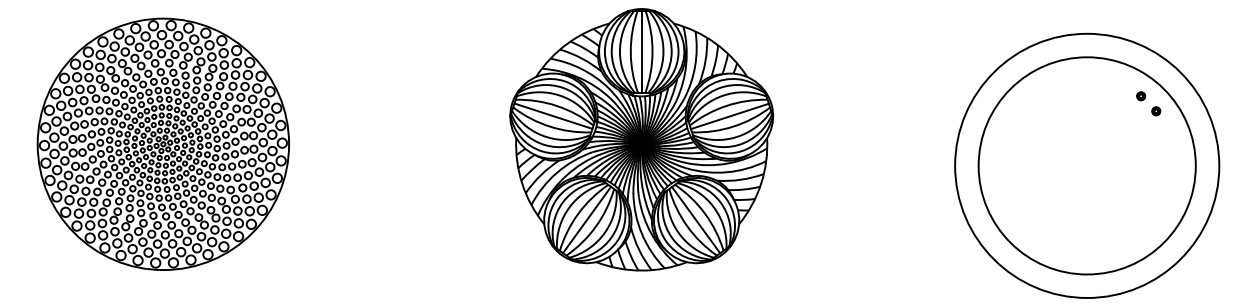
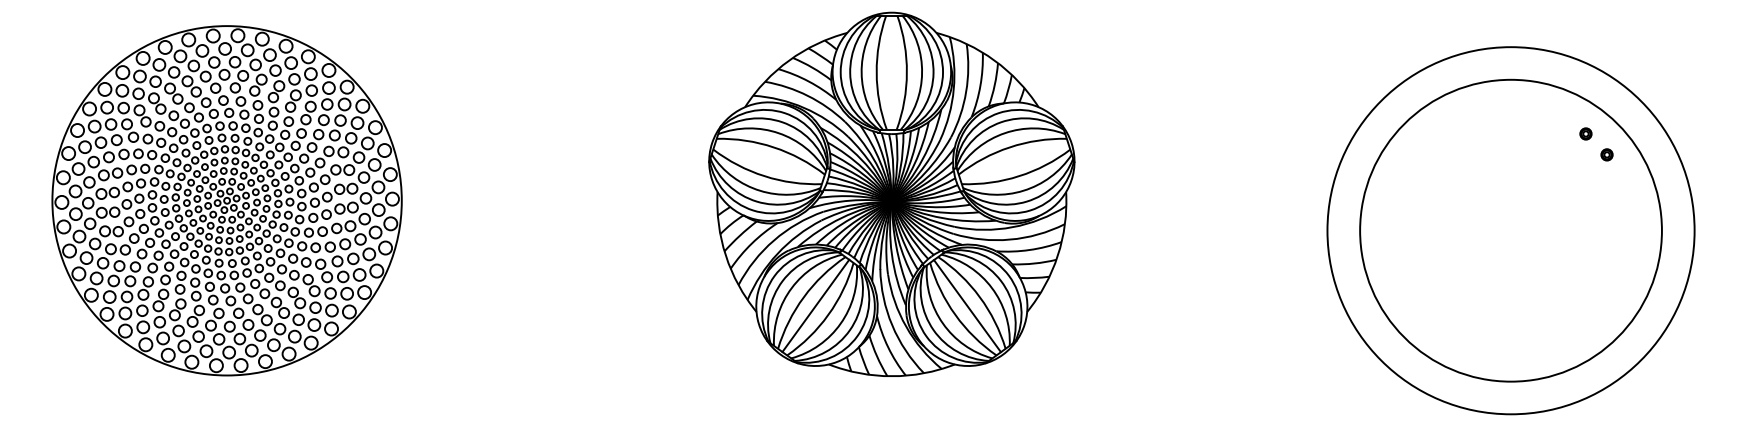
line: (641, 52) -> (891, 73), removed
line: (553, 115) -> (769, 160), removed
line: (729, 116) -> (1013, 162), removed

